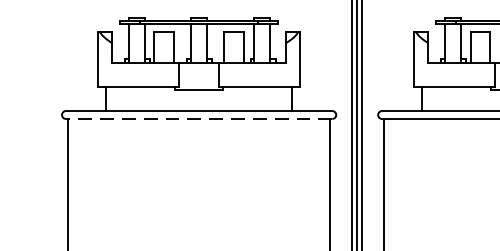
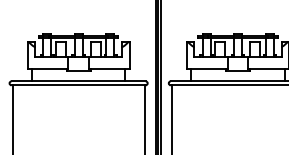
line: (198, 119) -> (78, 85), dashed -> solid

